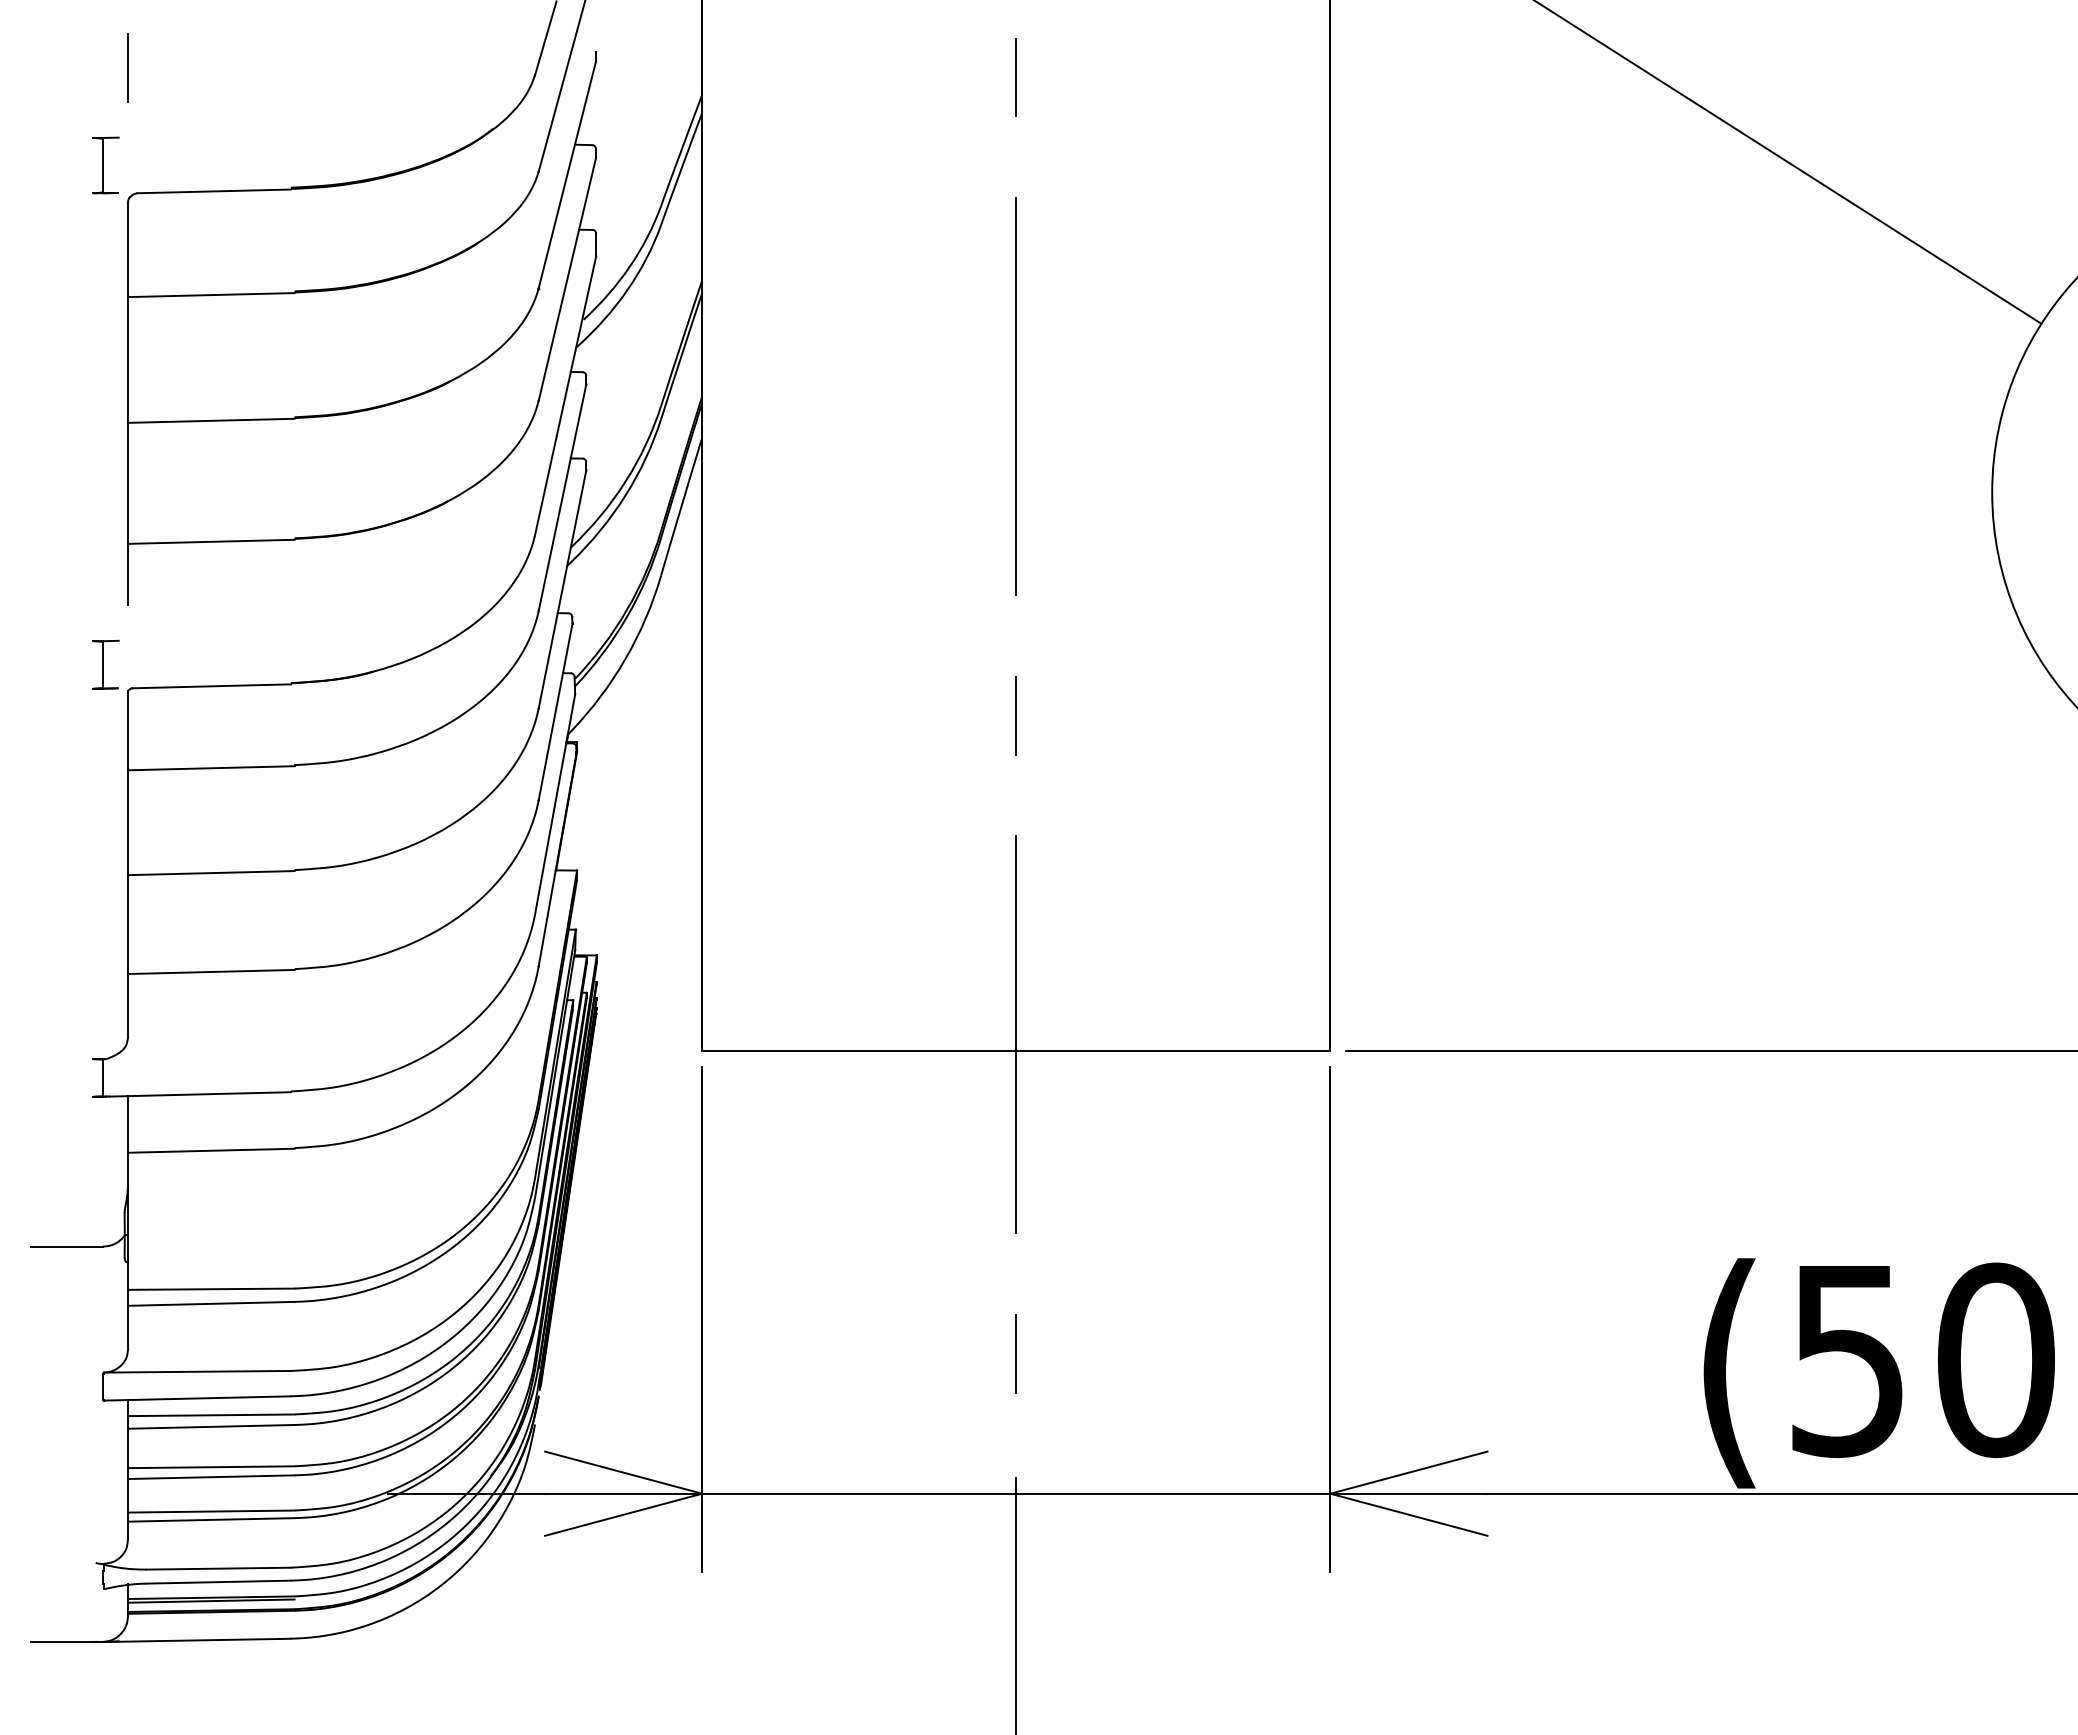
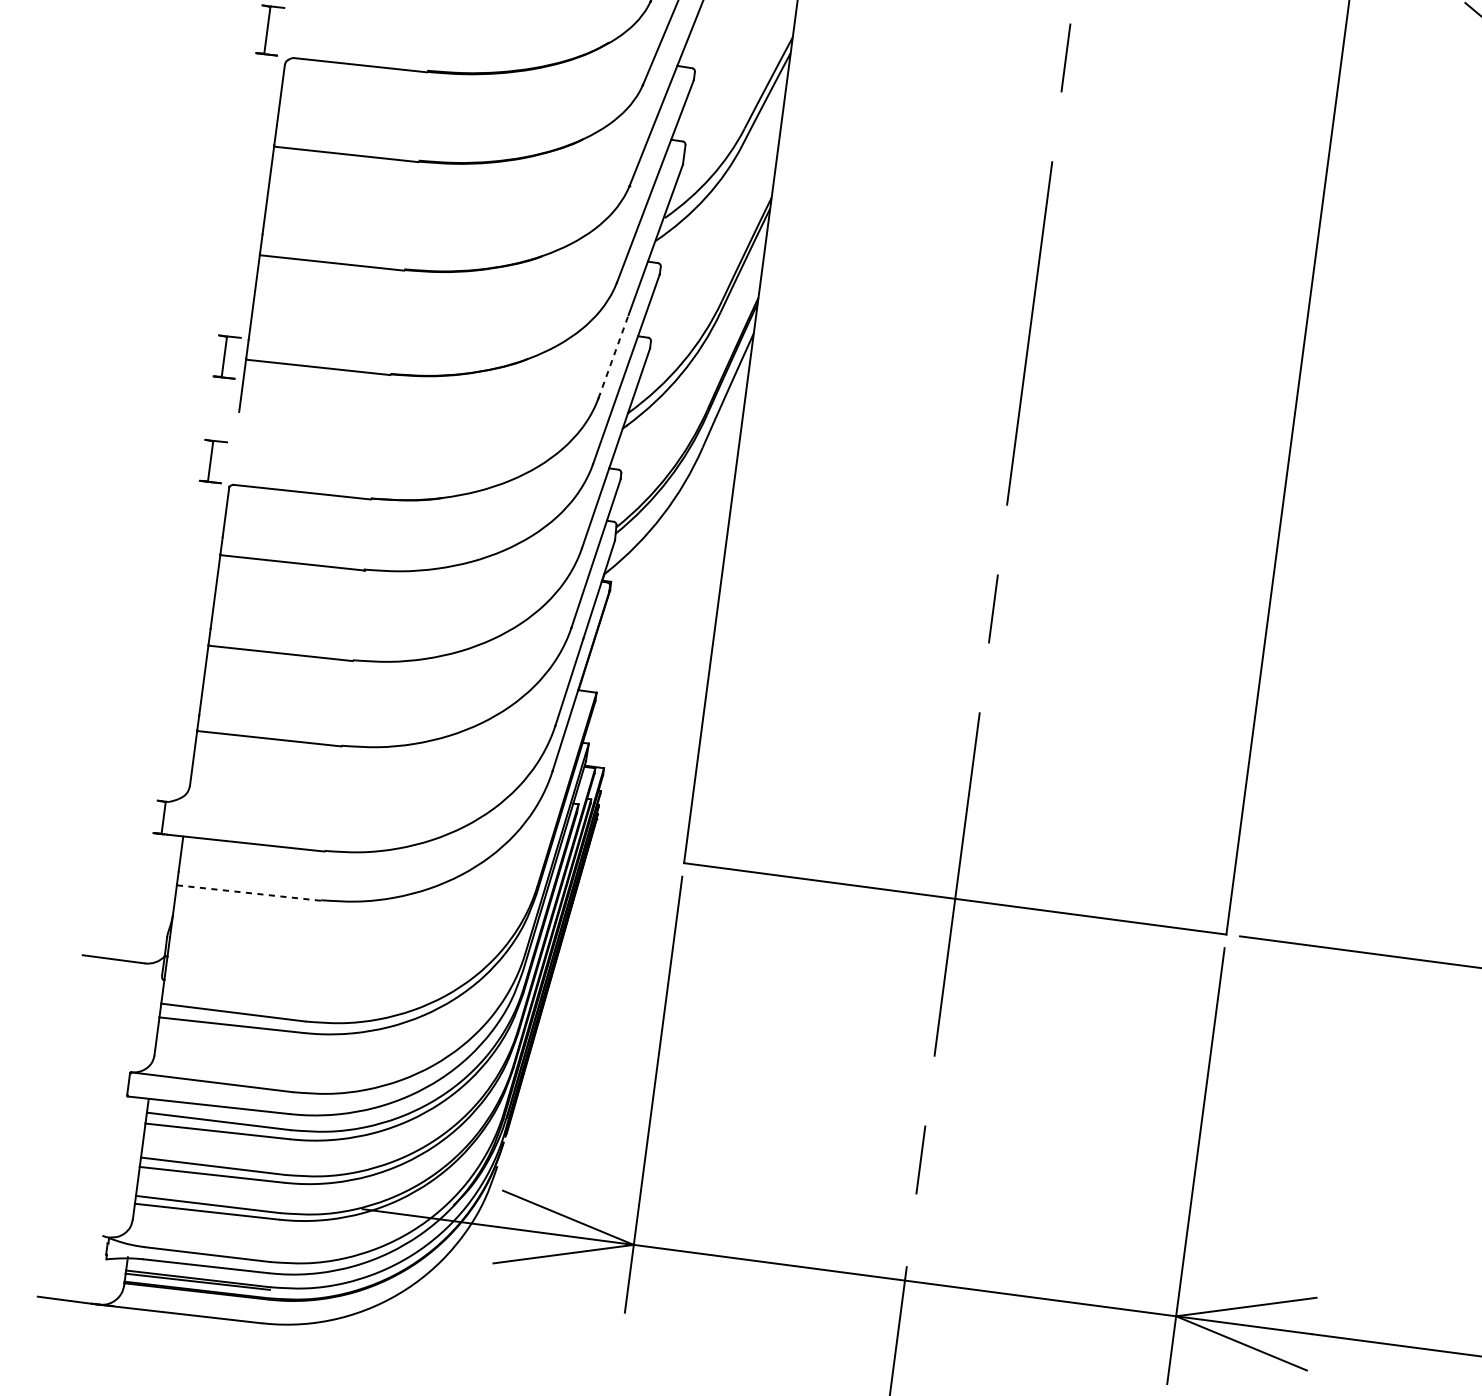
line: (546, 485) -> (614, 356), solid -> dashed
part: (105, 543) -> (226, 356), added
line: (211, 1150) -> (249, 892), solid -> dashed

